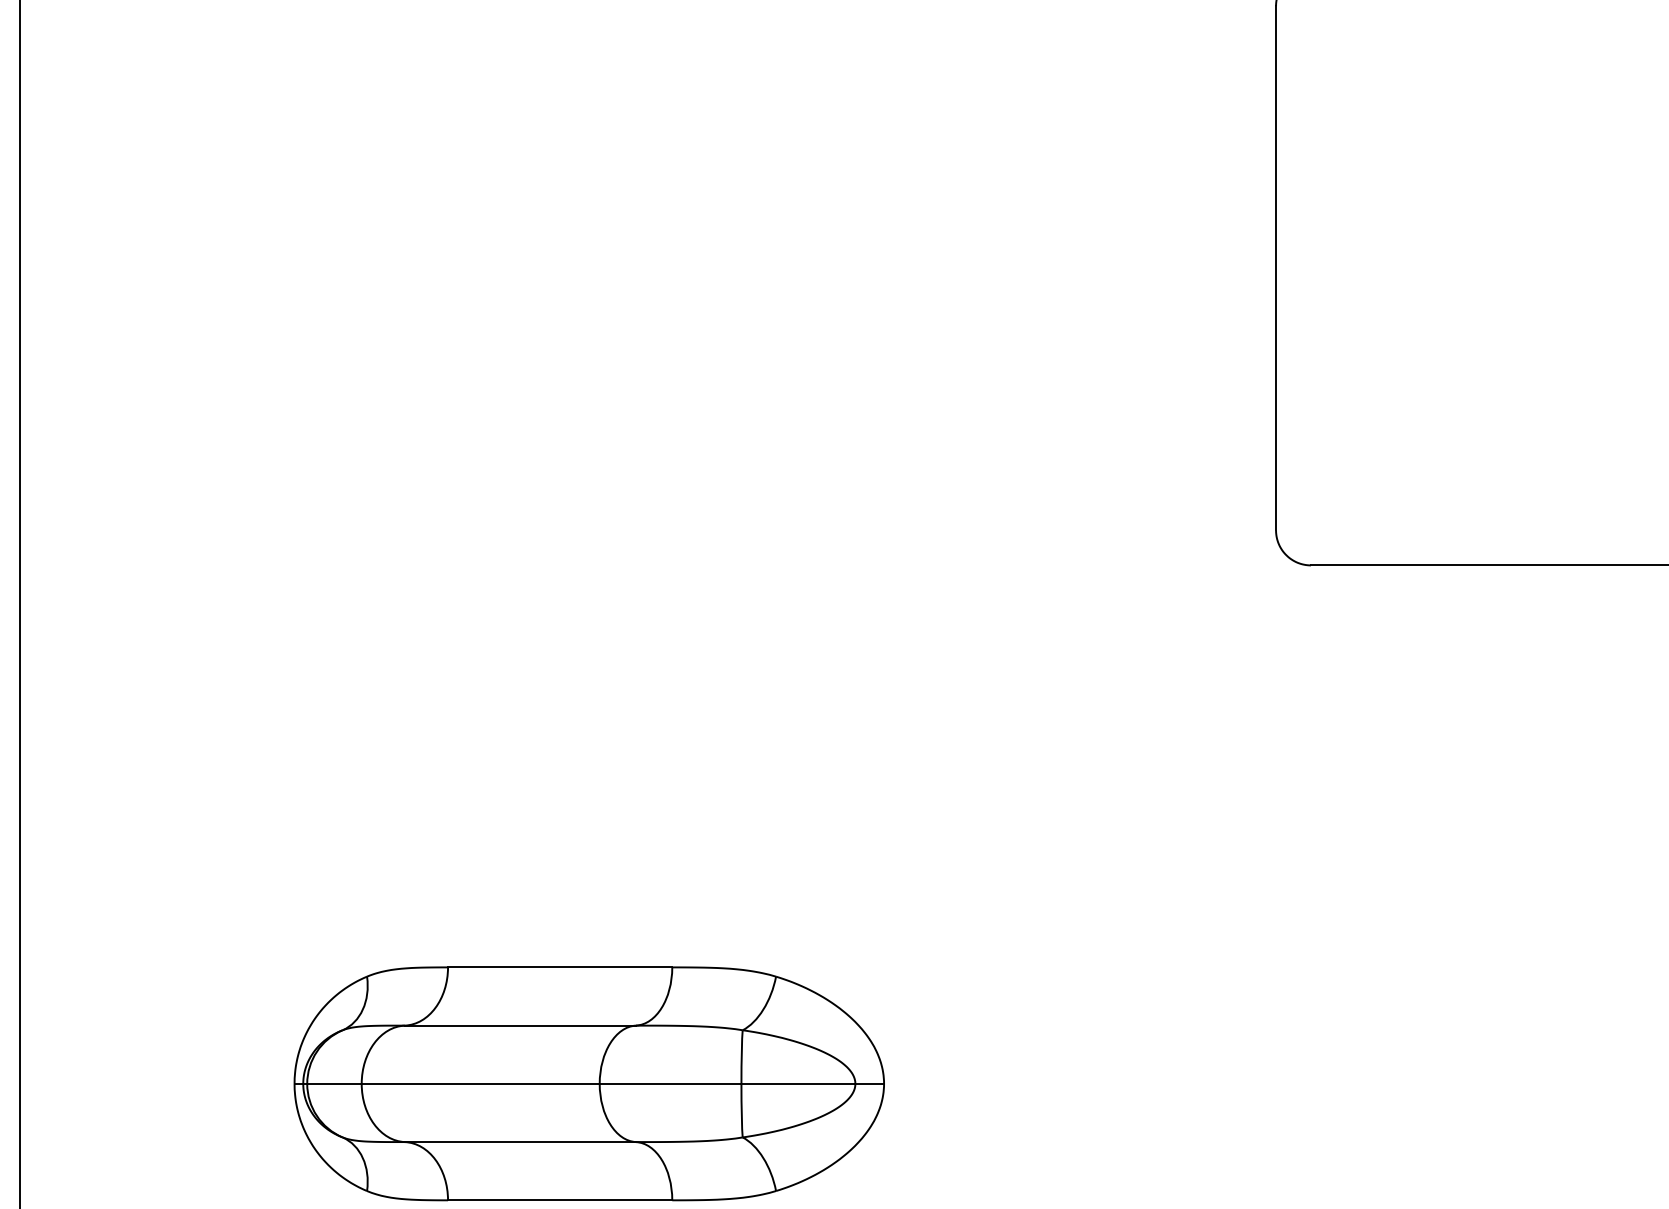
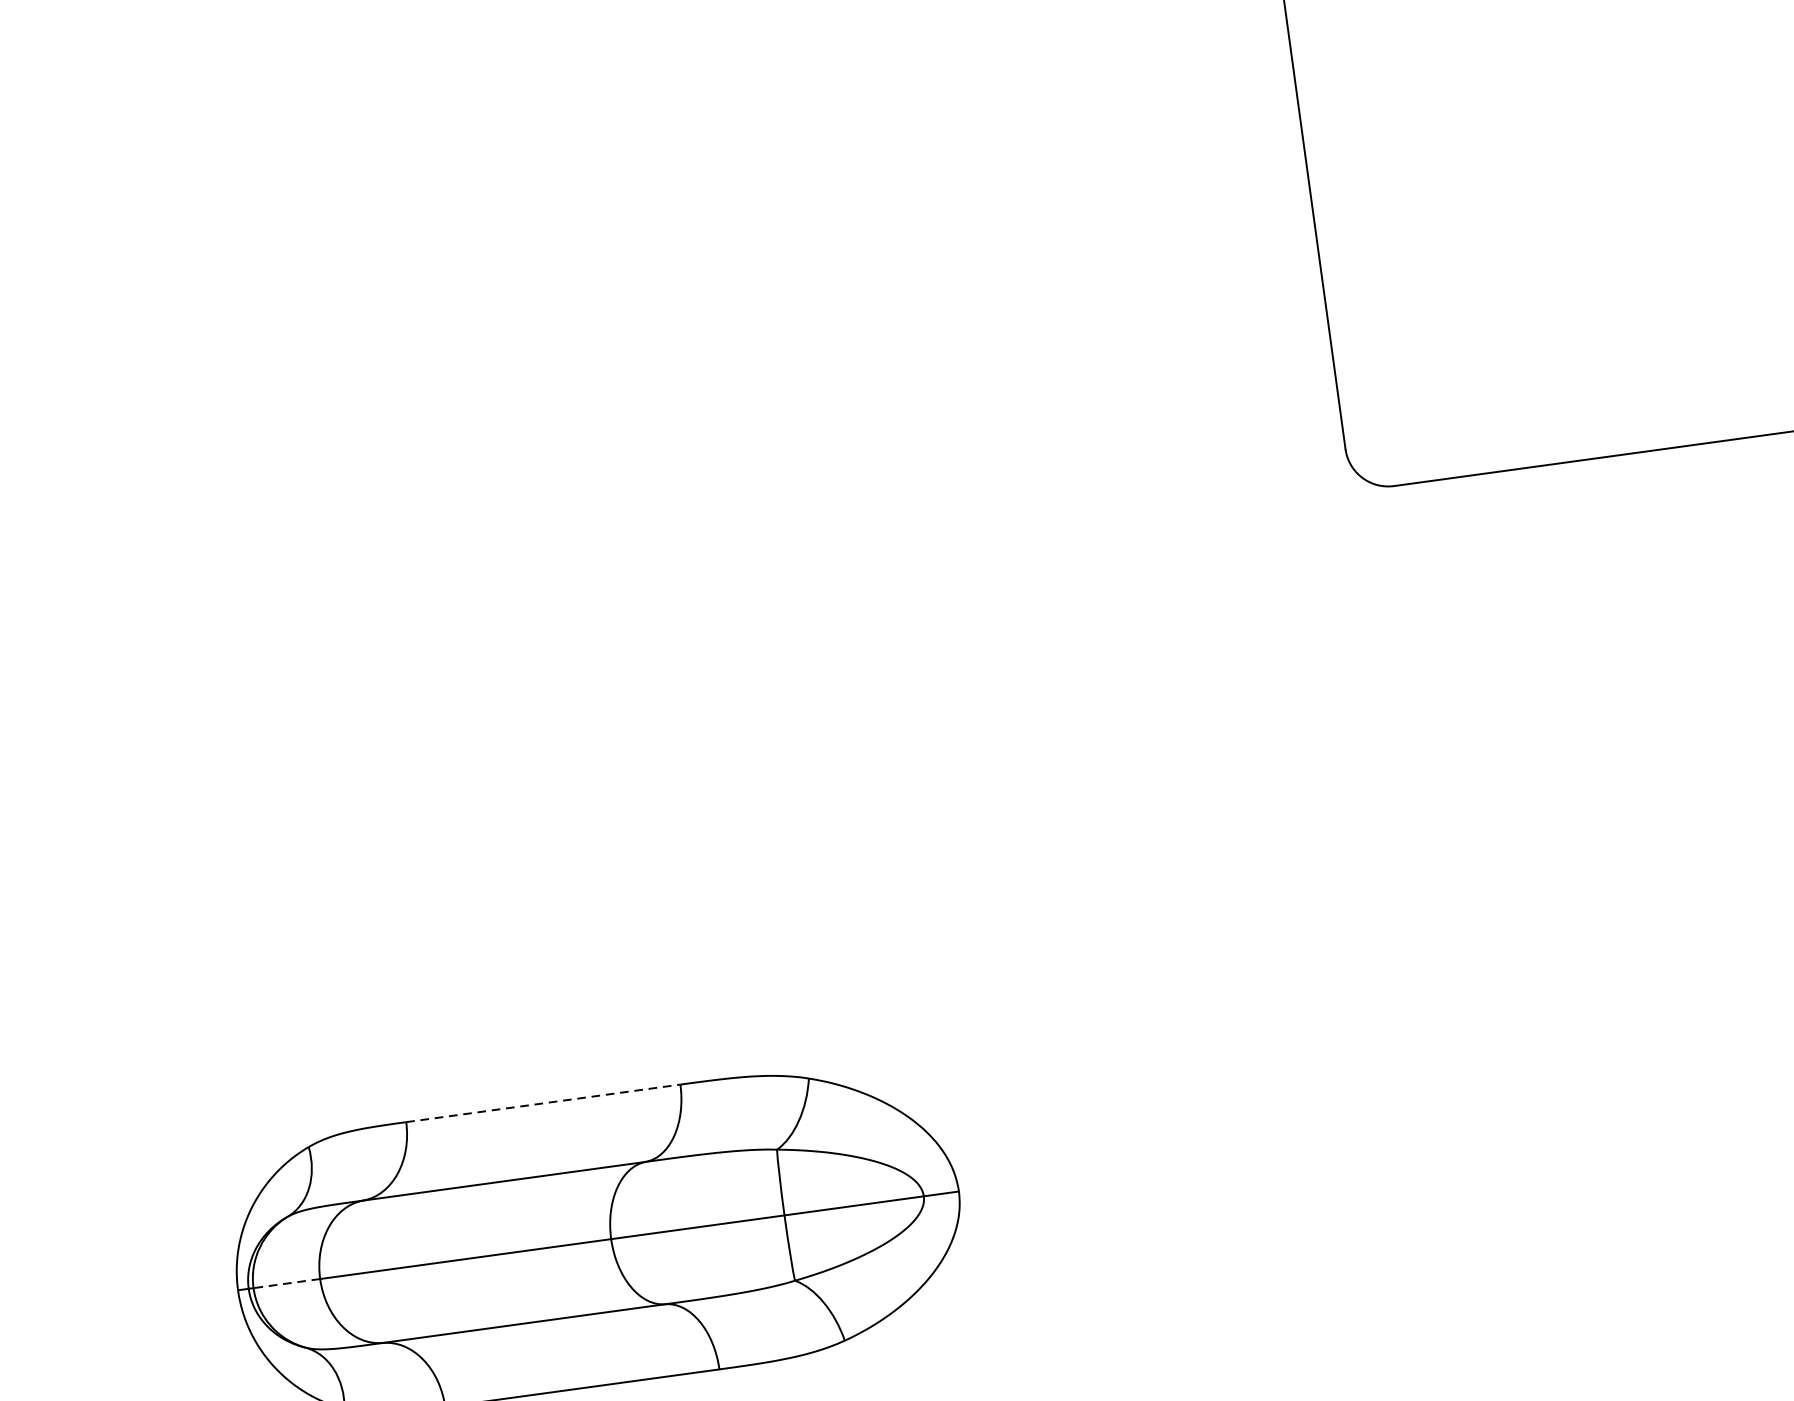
line: (560, 967) -> (543, 1103), solid -> dashed
line: (333, 1083) -> (285, 1283), solid -> dashed

